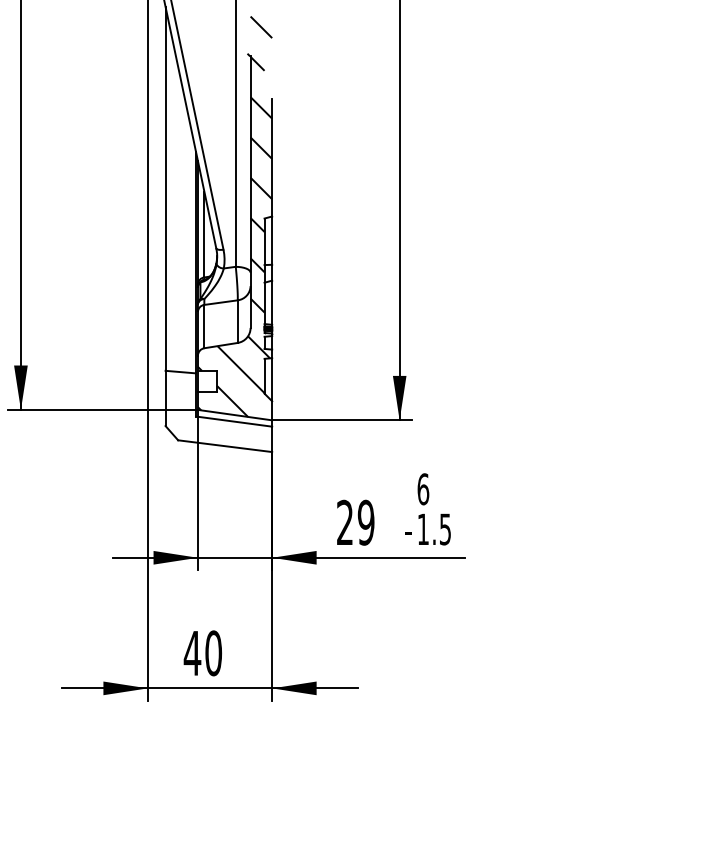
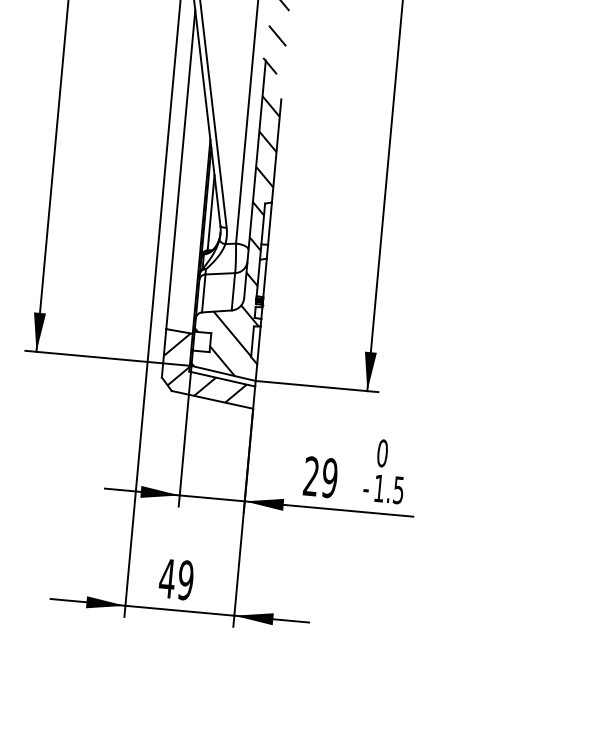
hatch: (213, 410) -> (205, 367), added
text: (423, 489) -> (382, 453), 6 -> 0
text: (213, 653) -> (185, 580), 40 -> 49

